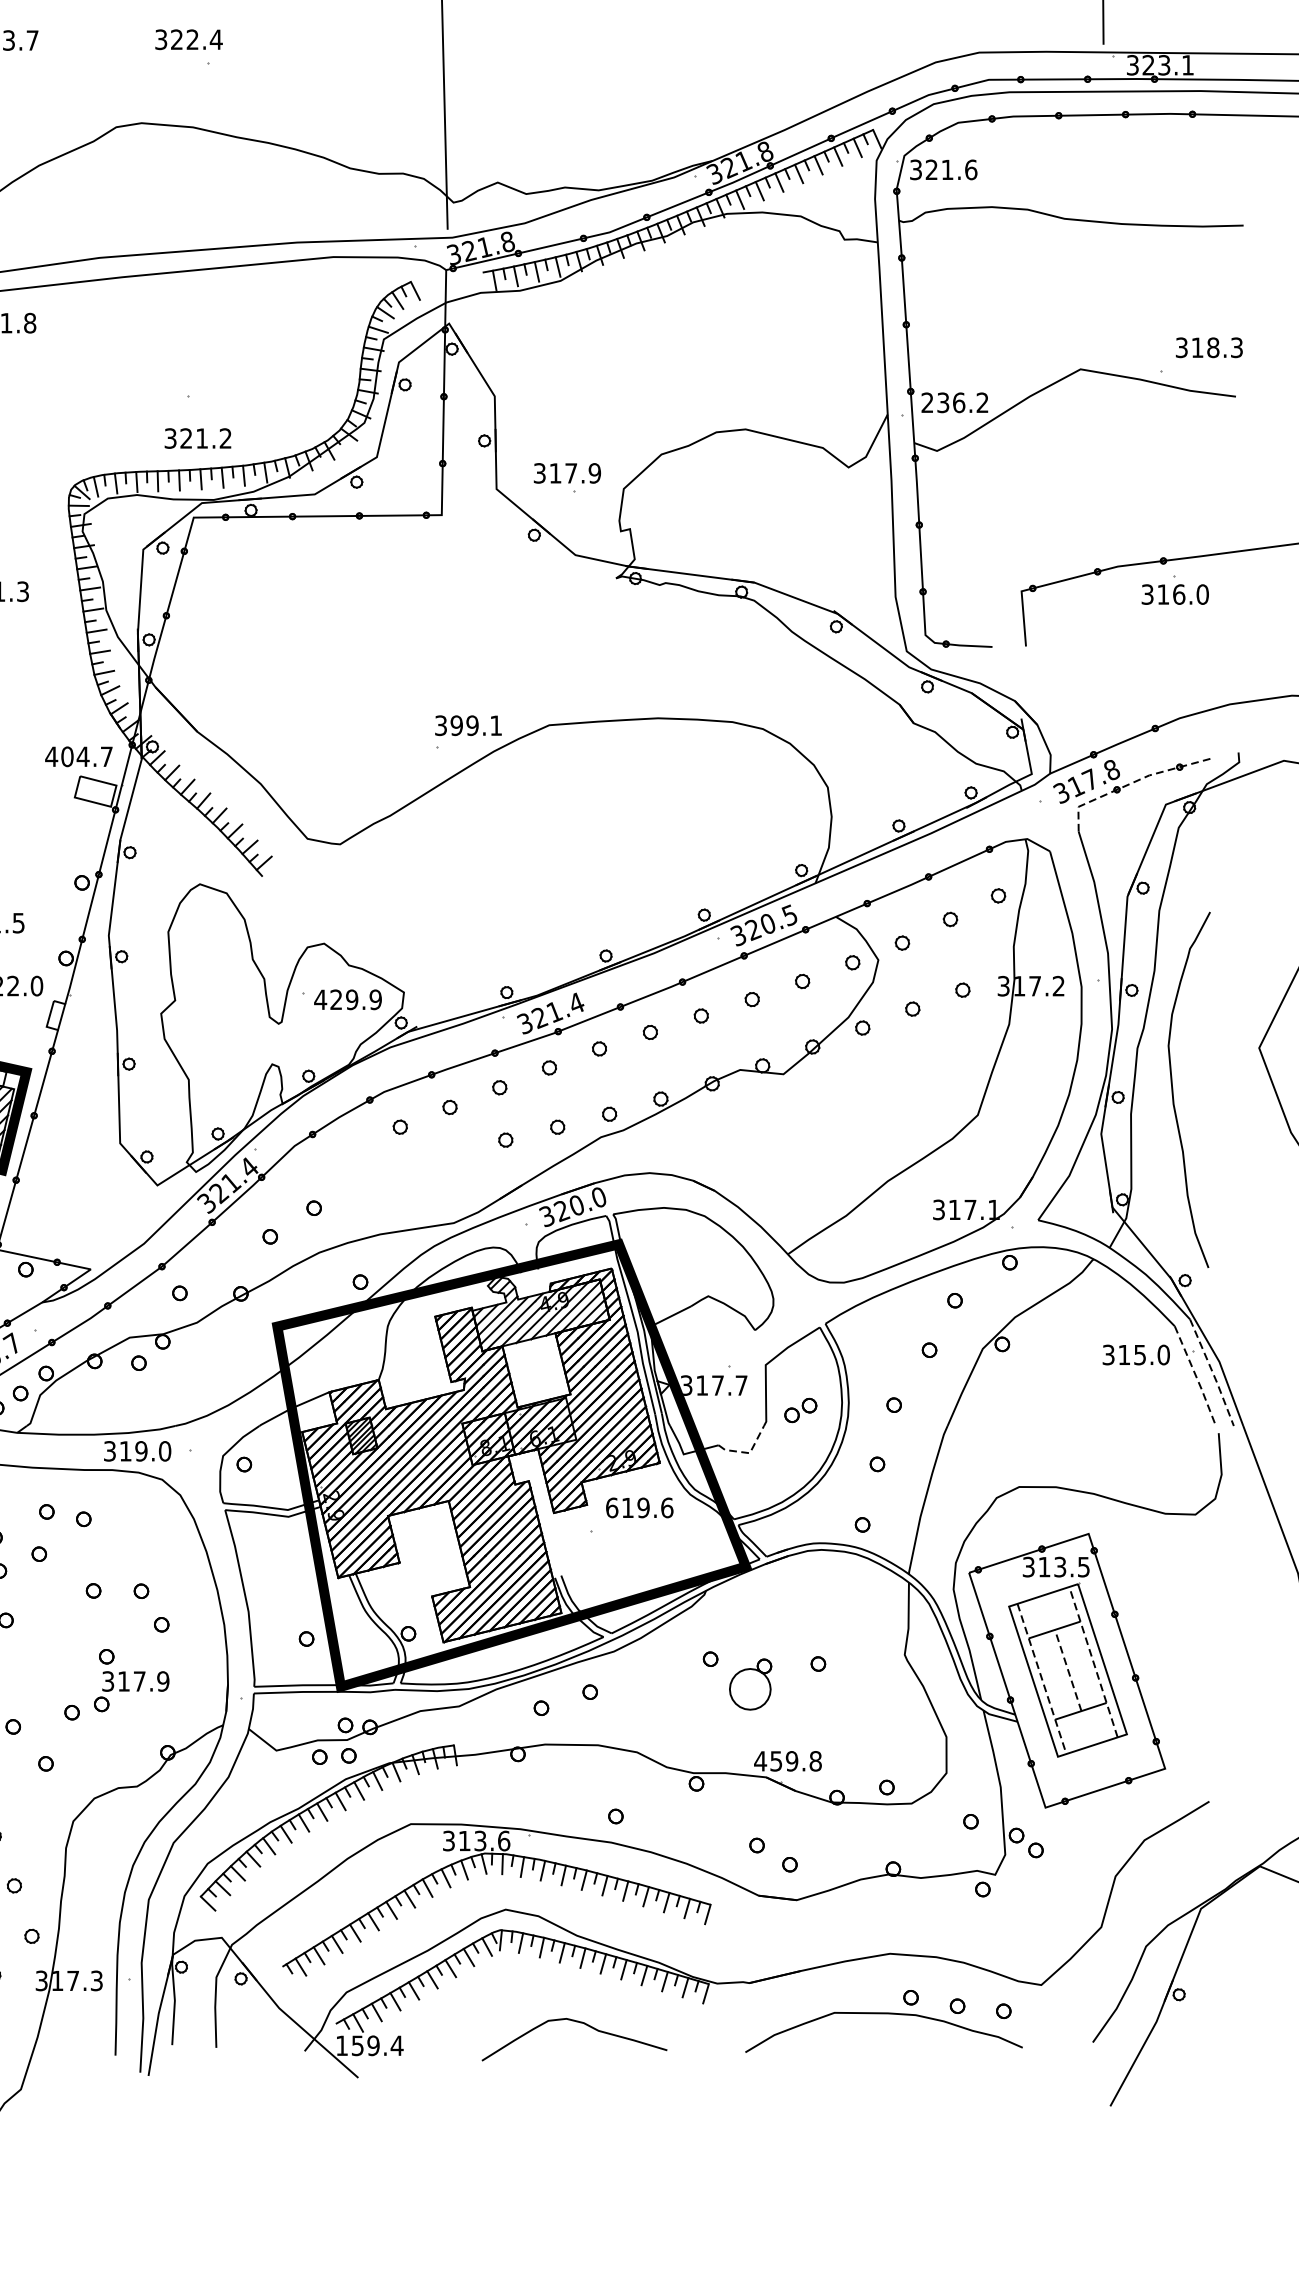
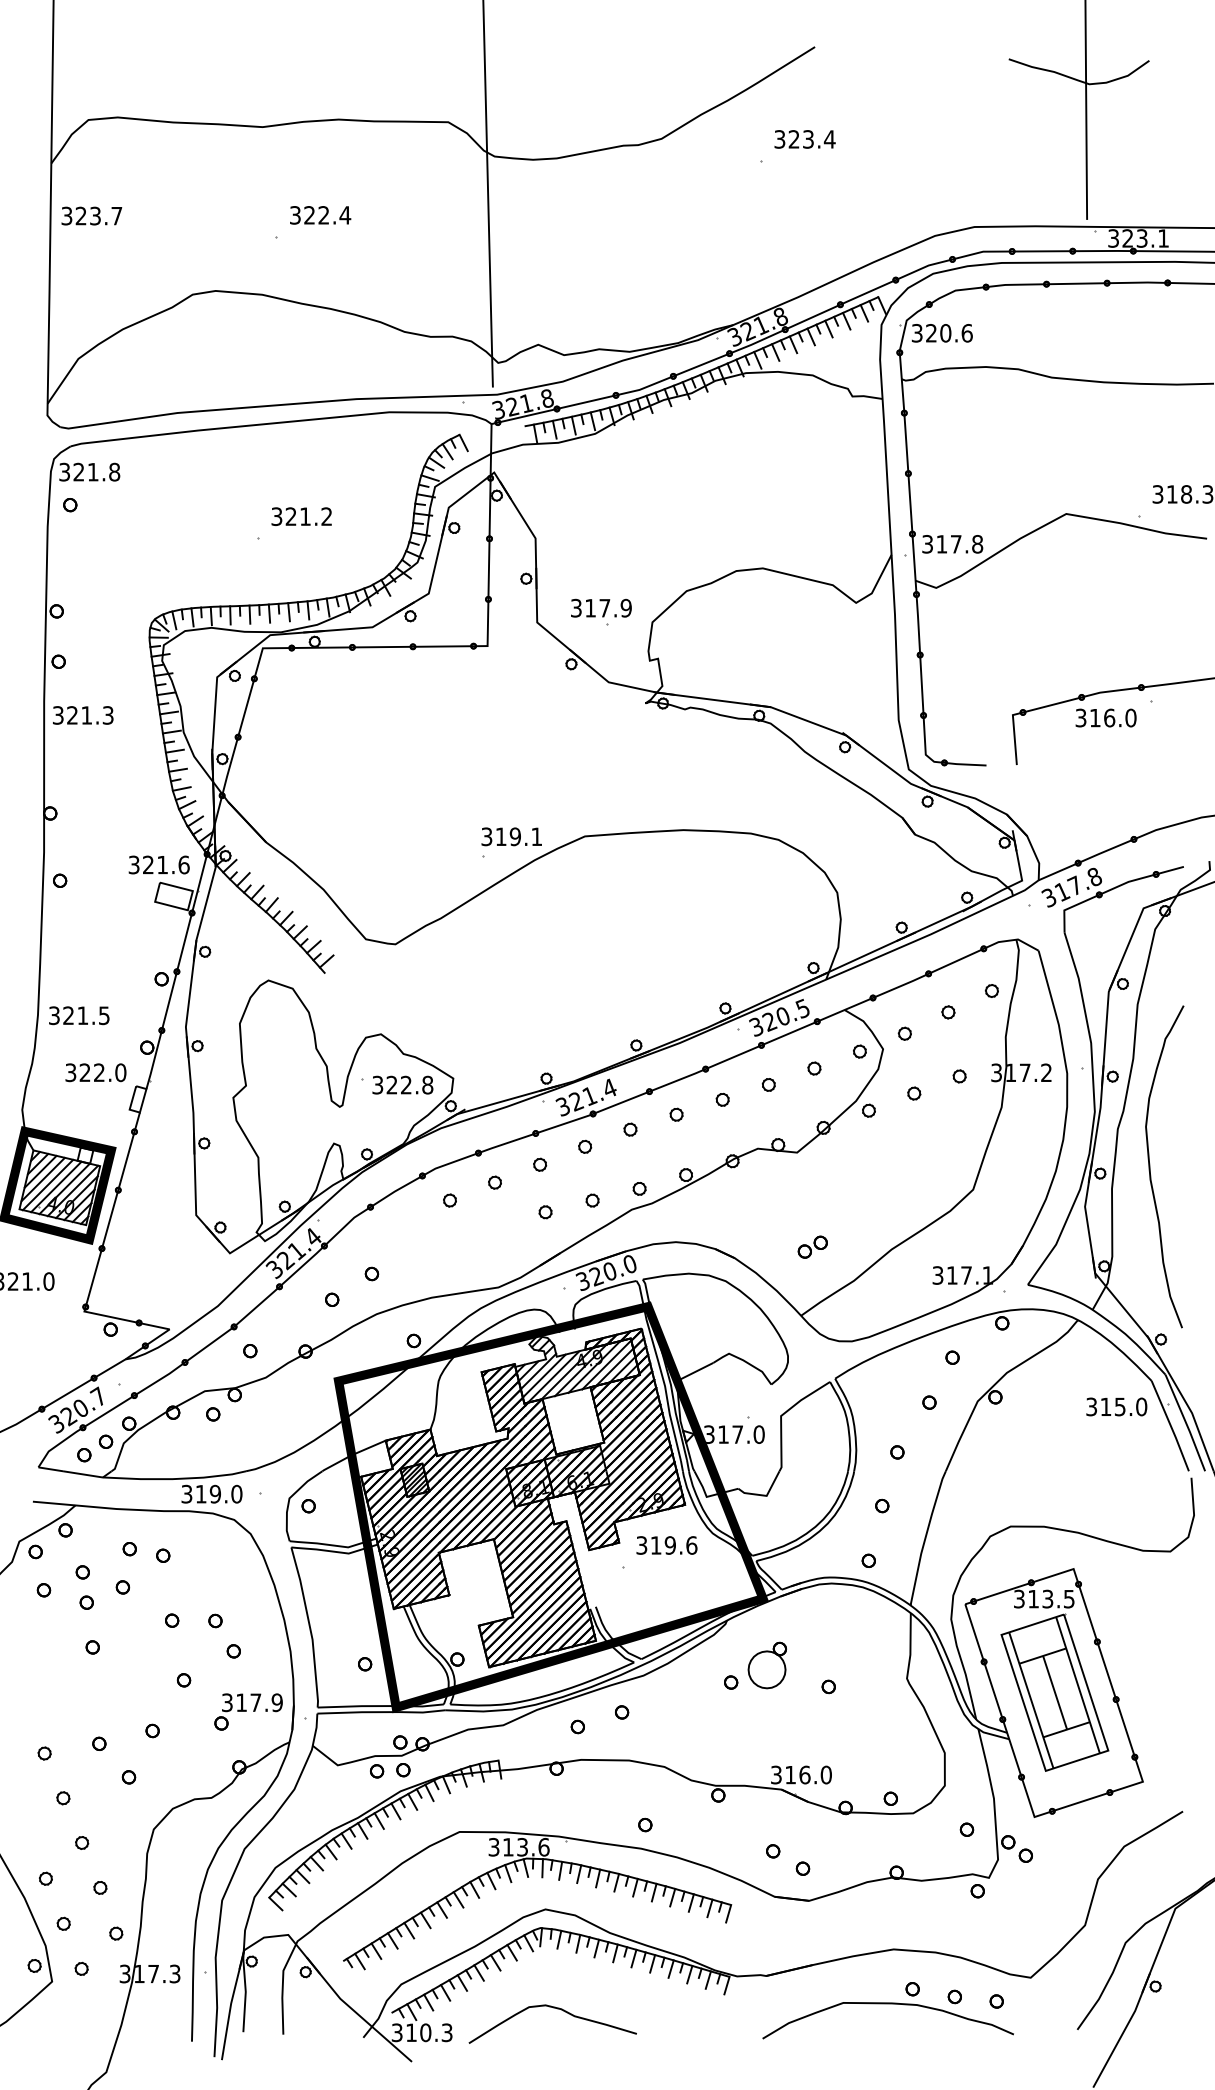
text: (188, 39) -> (320, 215), moved
text: (947, 170) -> (945, 333), 321.6 -> 320.6
text: (954, 403) -> (952, 544), 236.2 -> 317.8
text: (197, 438) -> (301, 516), moved
text: (1174, 593) -> (1105, 717), moved
text: (456, 725) -> (500, 836), 399.1 -> 319.1
text: (78, 756) -> (158, 864), 404.7 -> 321.6
line: (1131, 783) -> (1112, 889), dashed -> solid
text: (347, 999) -> (402, 1084), 429.9 -> 322.8
line: (1213, 1373) -> (1186, 1423), dashed -> solid
line: (1196, 1376) -> (1171, 1426), dashed -> solid
text: (740, 1385) -> (758, 1434), 317.7 -> 317.0
part: (800, 1409) -> (812, 1246), moved
line: (748, 1452) -> (765, 1495), dashed -> solid
text: (611, 1507) -> (641, 1545), 619.6 -> 319.6
line: (1094, 1662) -> (1078, 1685), dashed -> solid
line: (1068, 1670) -> (1055, 1692), dashed -> solid
line: (1042, 1679) -> (1031, 1700), dashed -> solid
part: (749, 1684) -> (766, 1665), moved
part: (131, 1691) -> (248, 1711), moved
text: (787, 1760) -> (800, 1774), 459.8 -> 316.0
curve: (579, 2023) -> (557, 2009), moved
text: (369, 2045) -> (422, 2032), 159.4 -> 310.3

